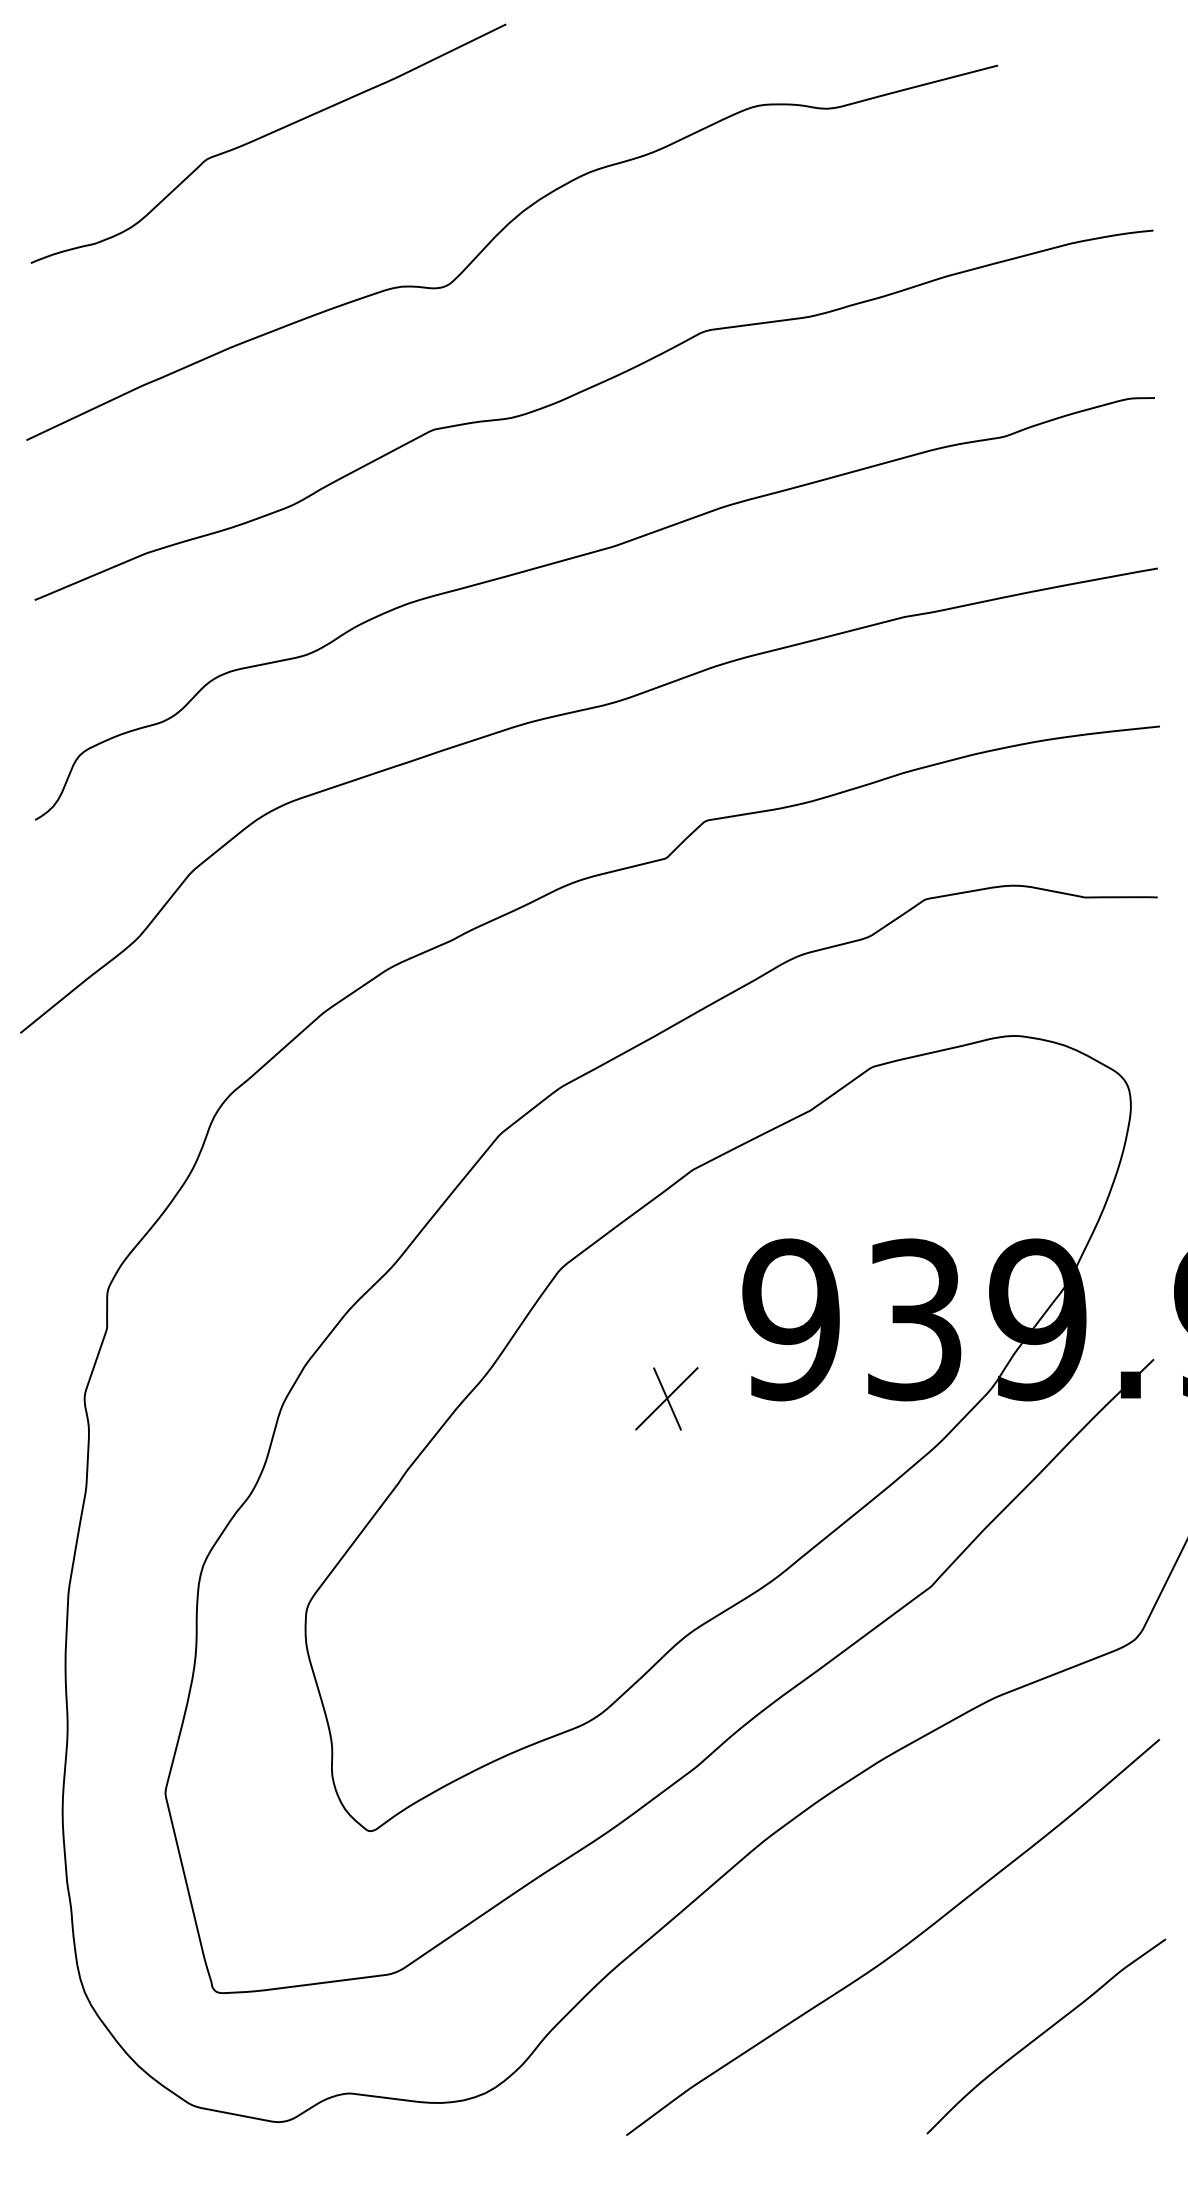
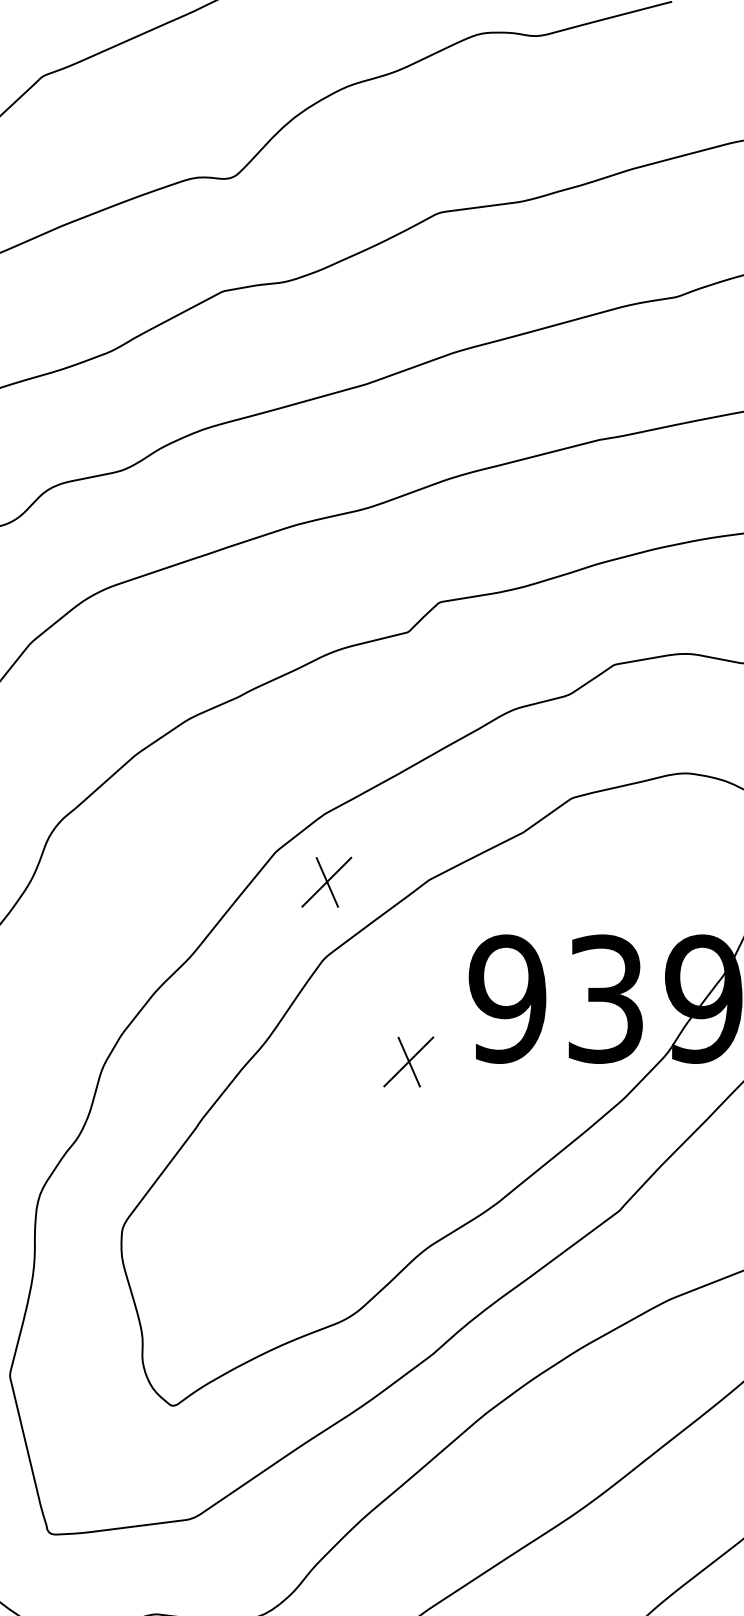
part: (563, 1172) -> (326, 881), added

